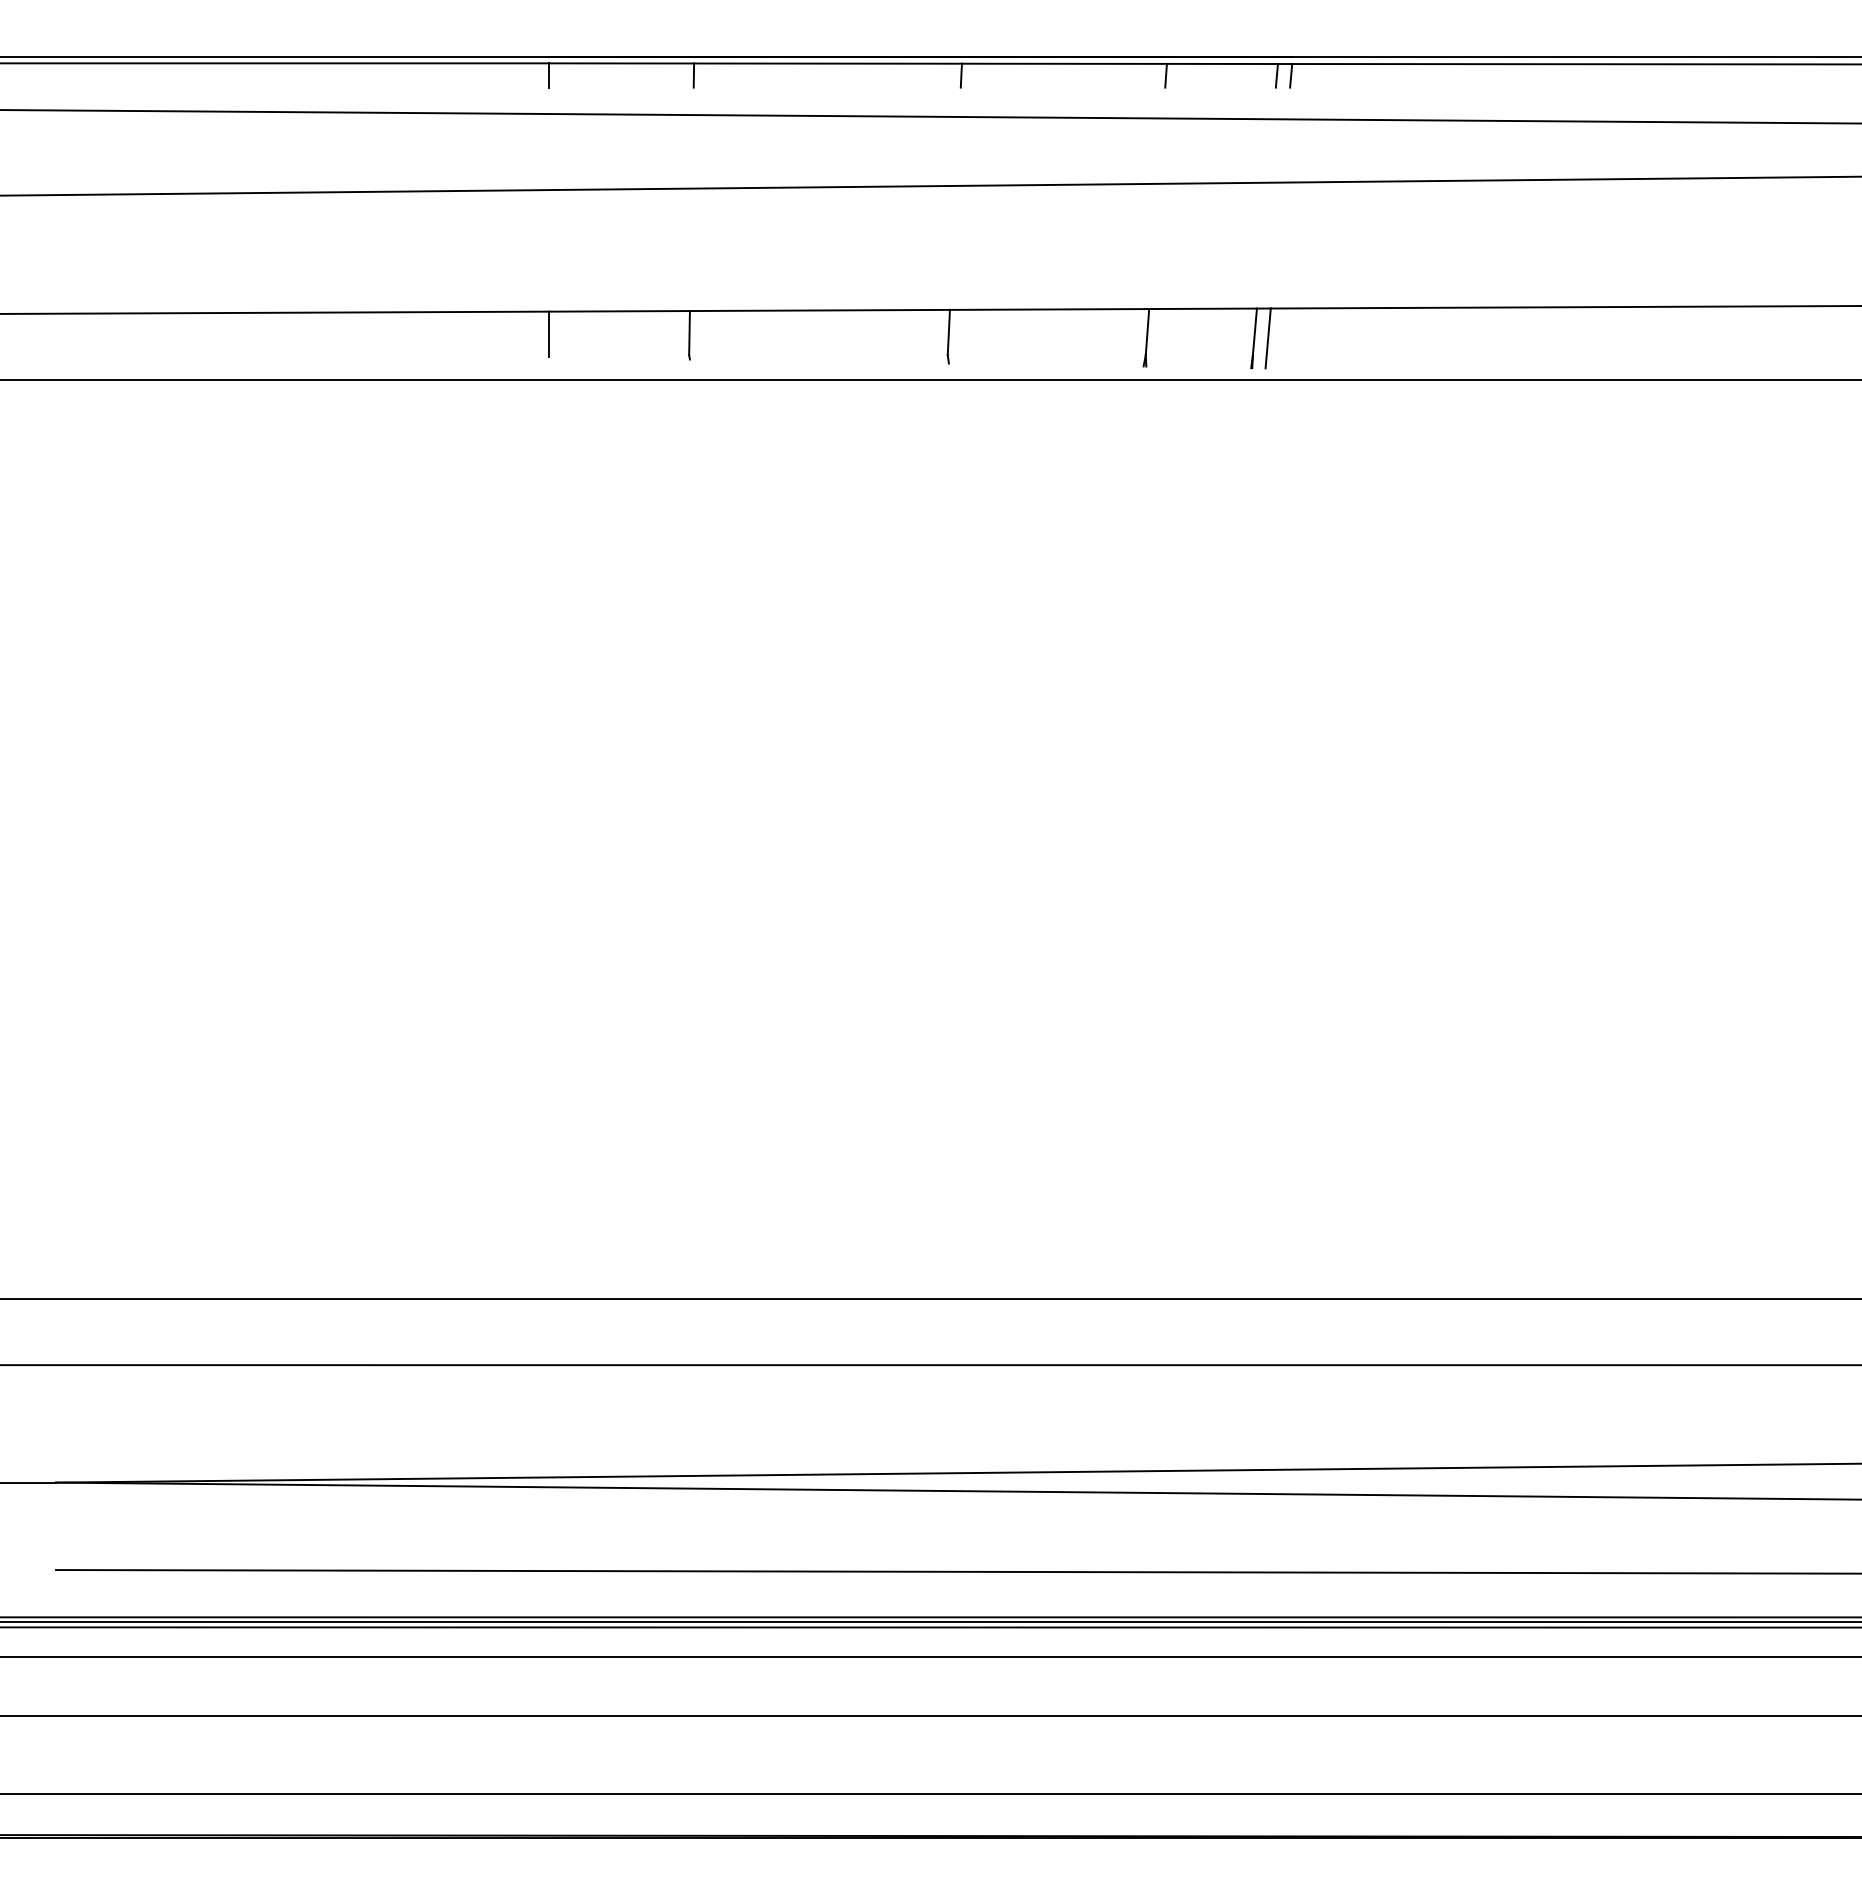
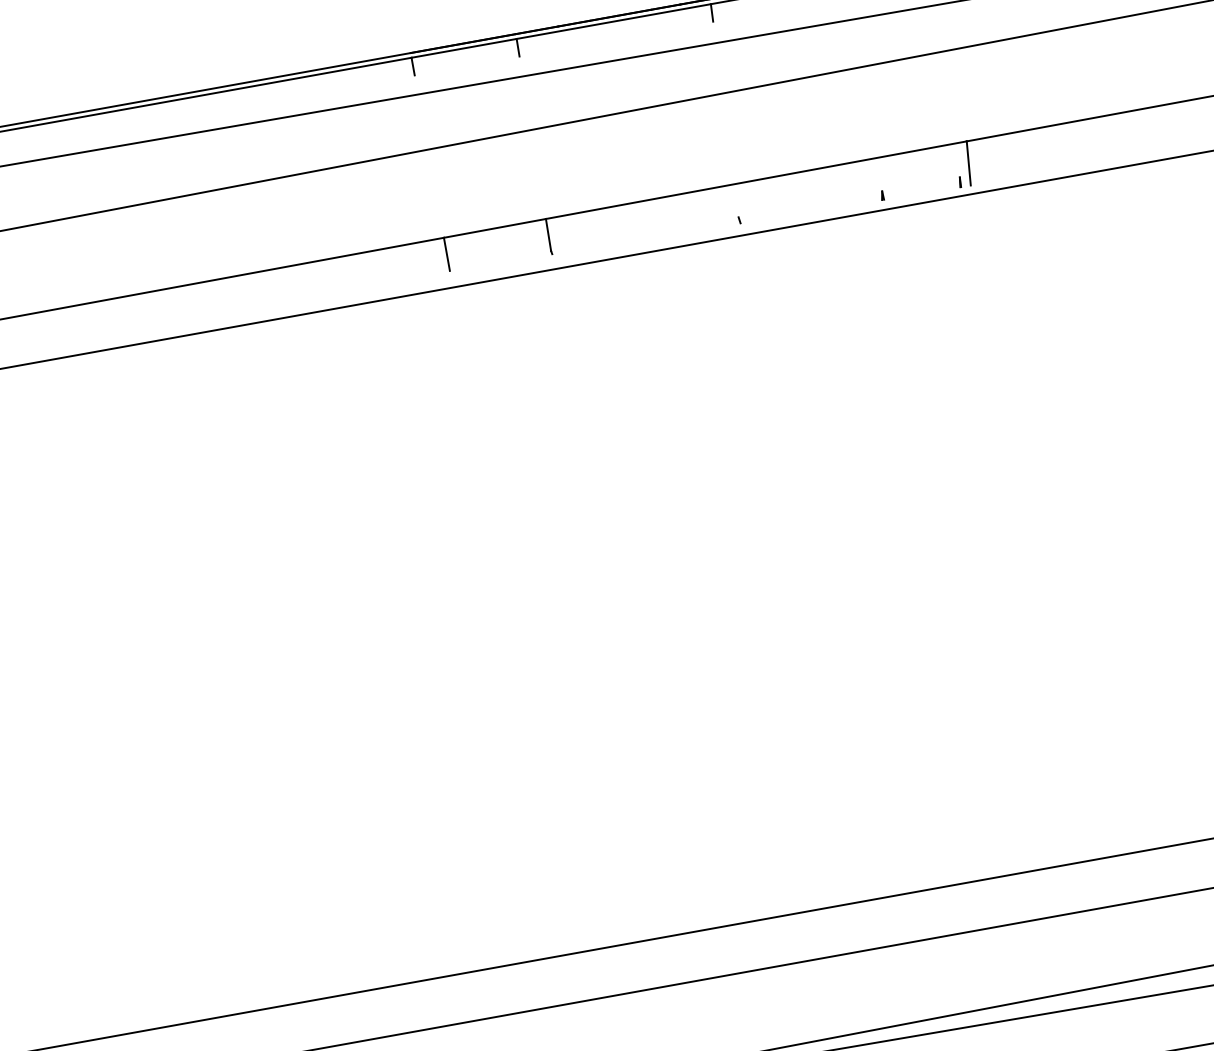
line: (1254, 331) -> (957, 160), removed
line: (948, 332) -> (736, 200), removed
line: (1147, 332) -> (880, 174), removed

